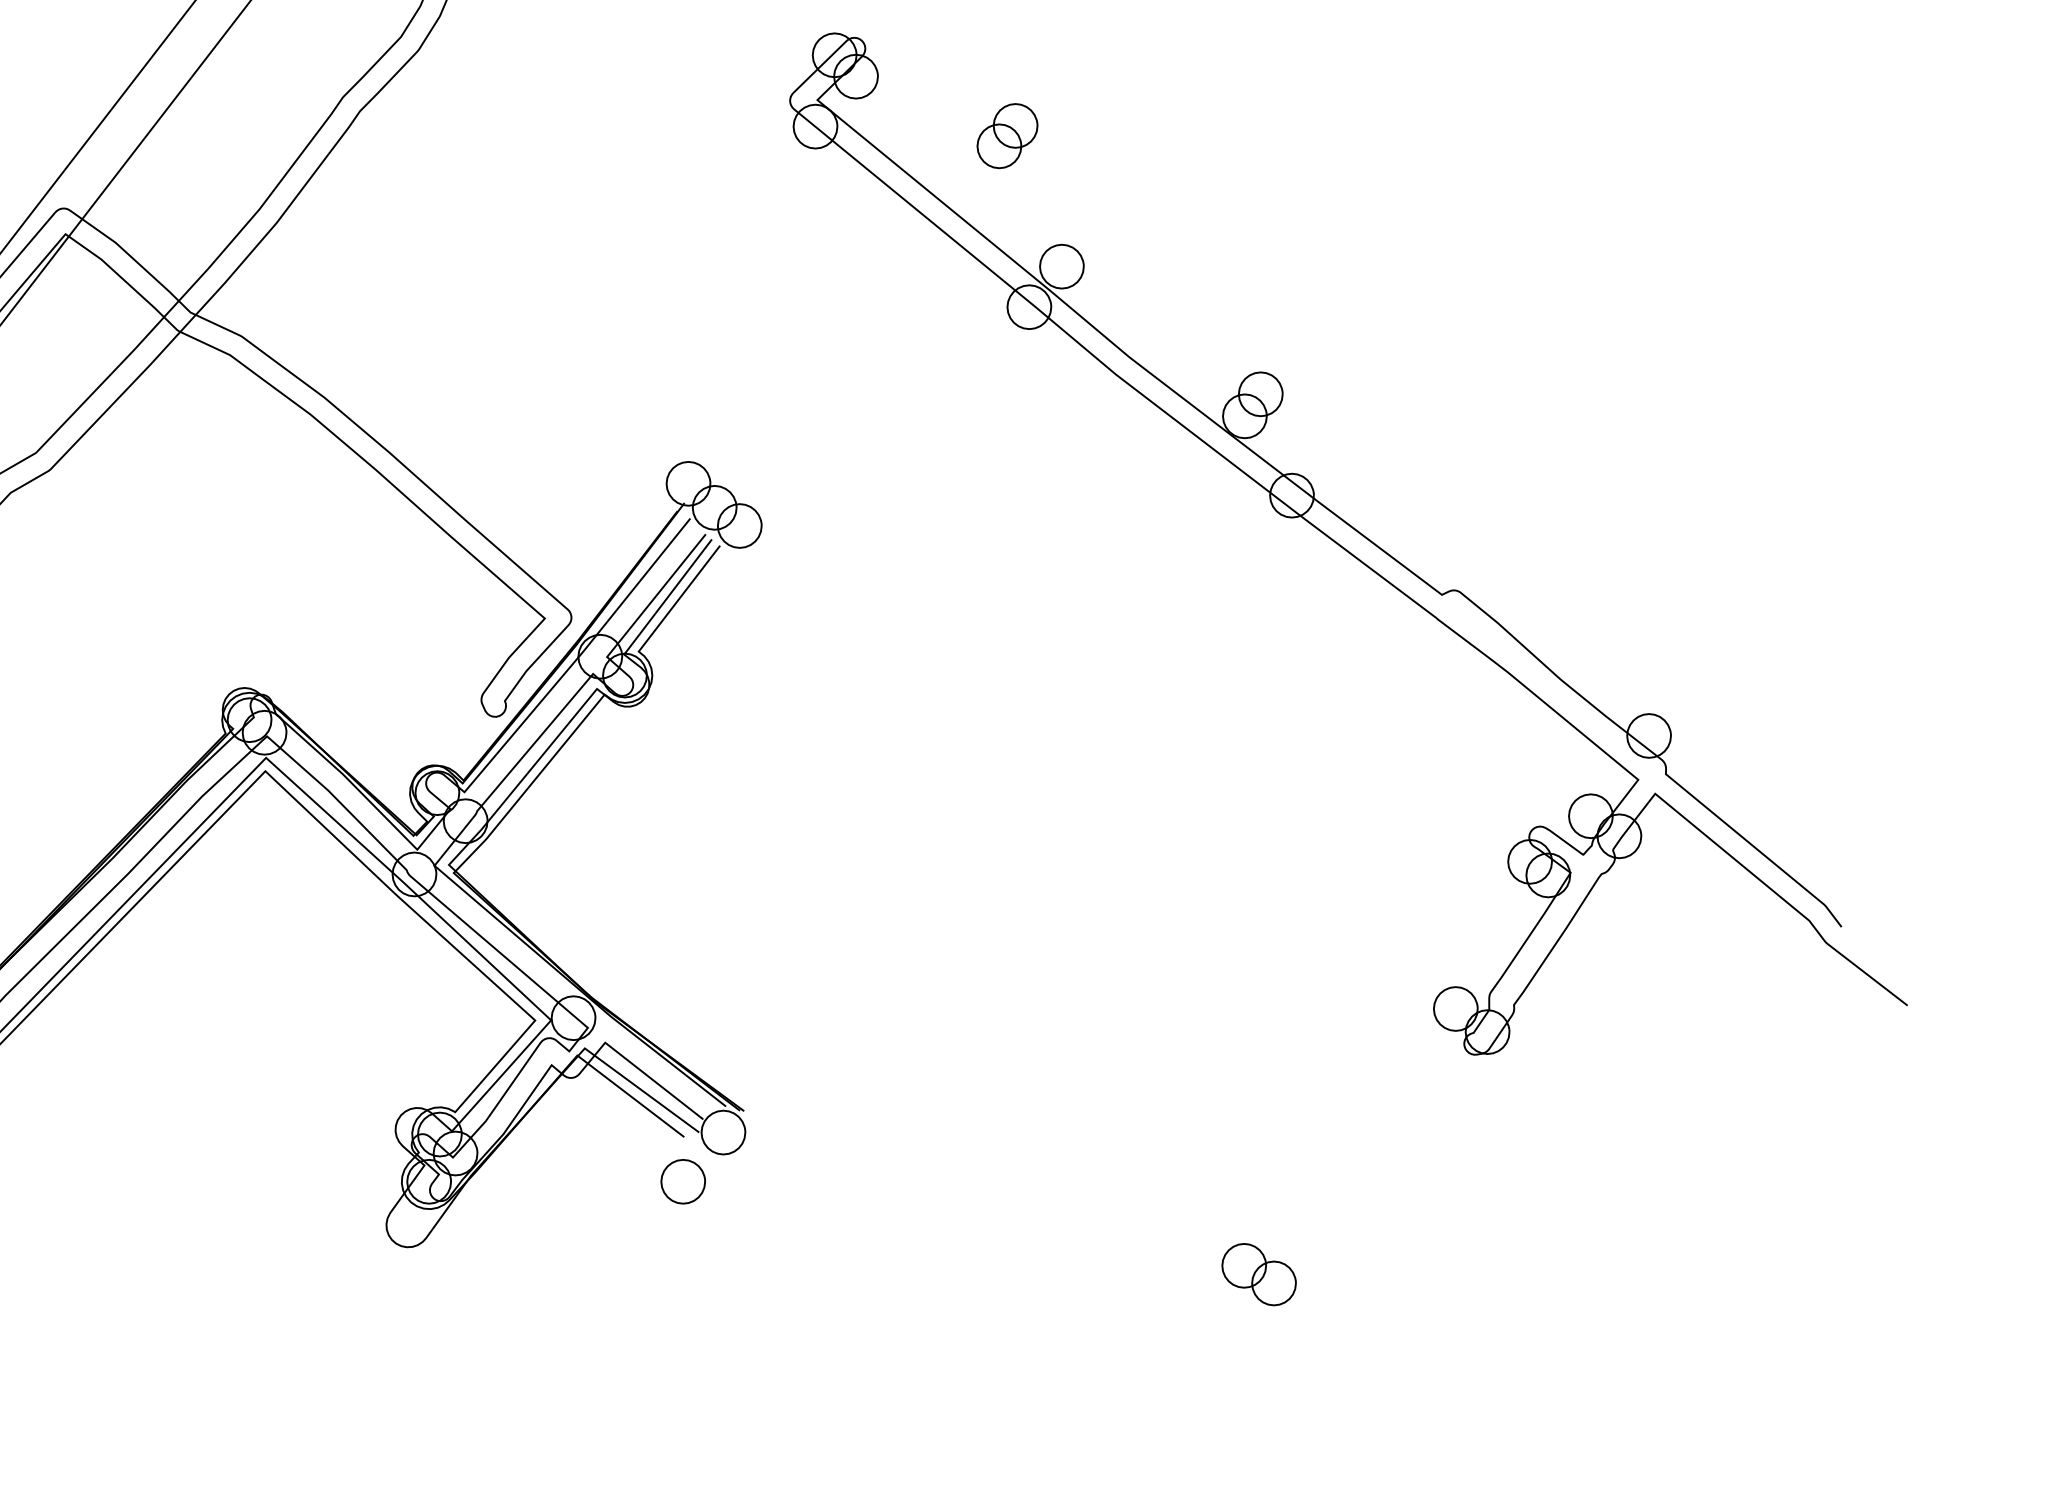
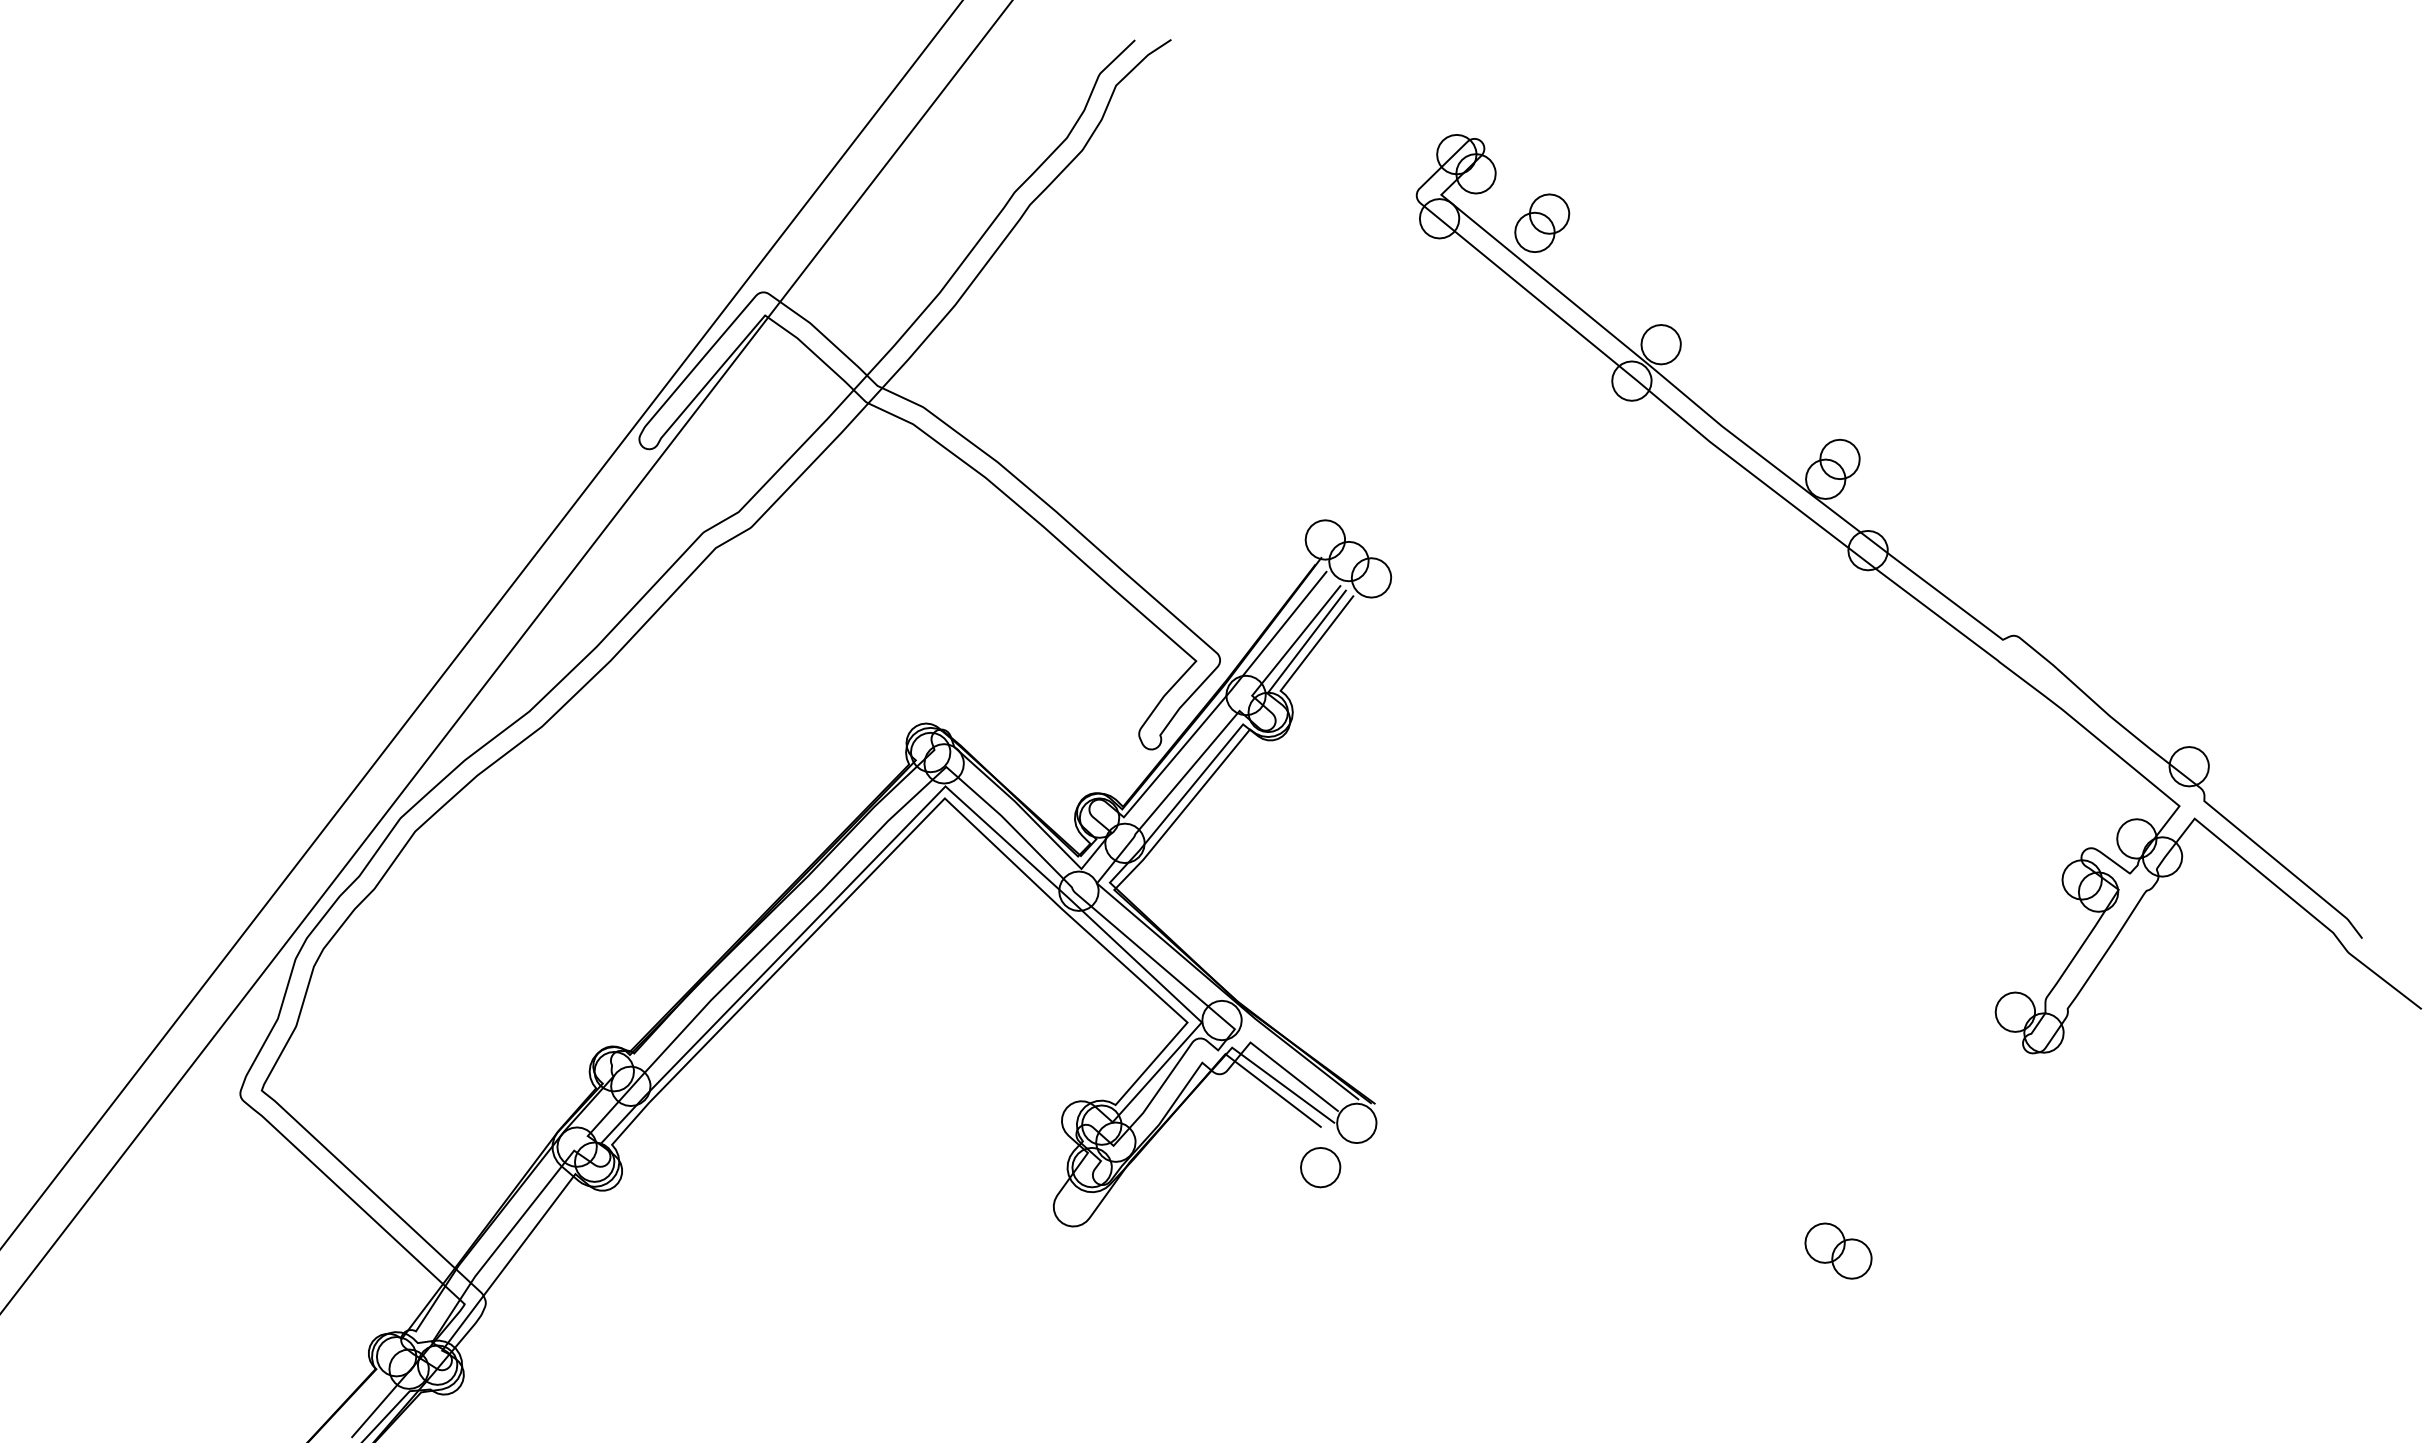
part: (1007, 135) -> (1542, 222), moved

